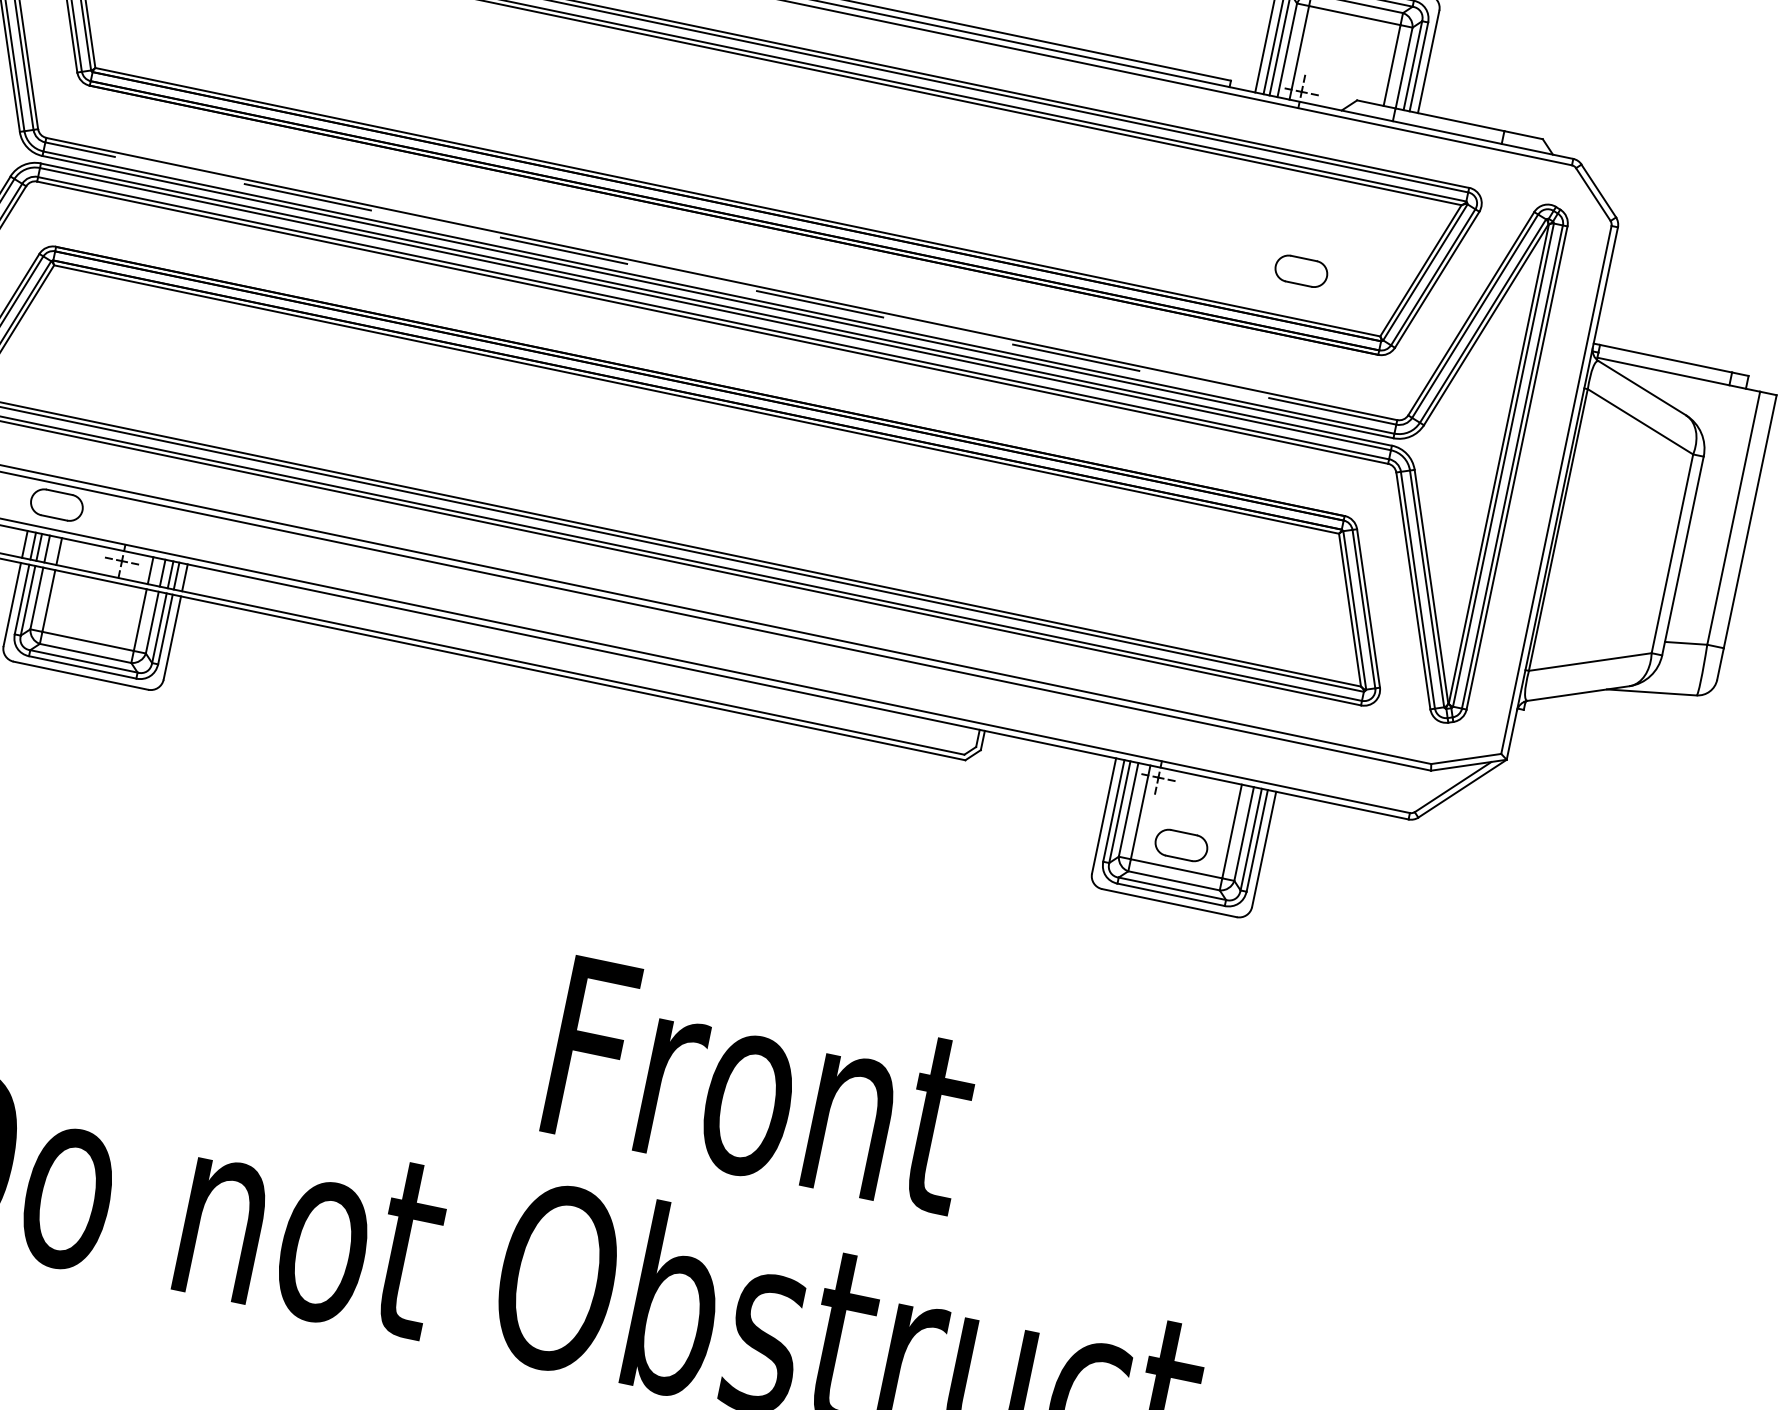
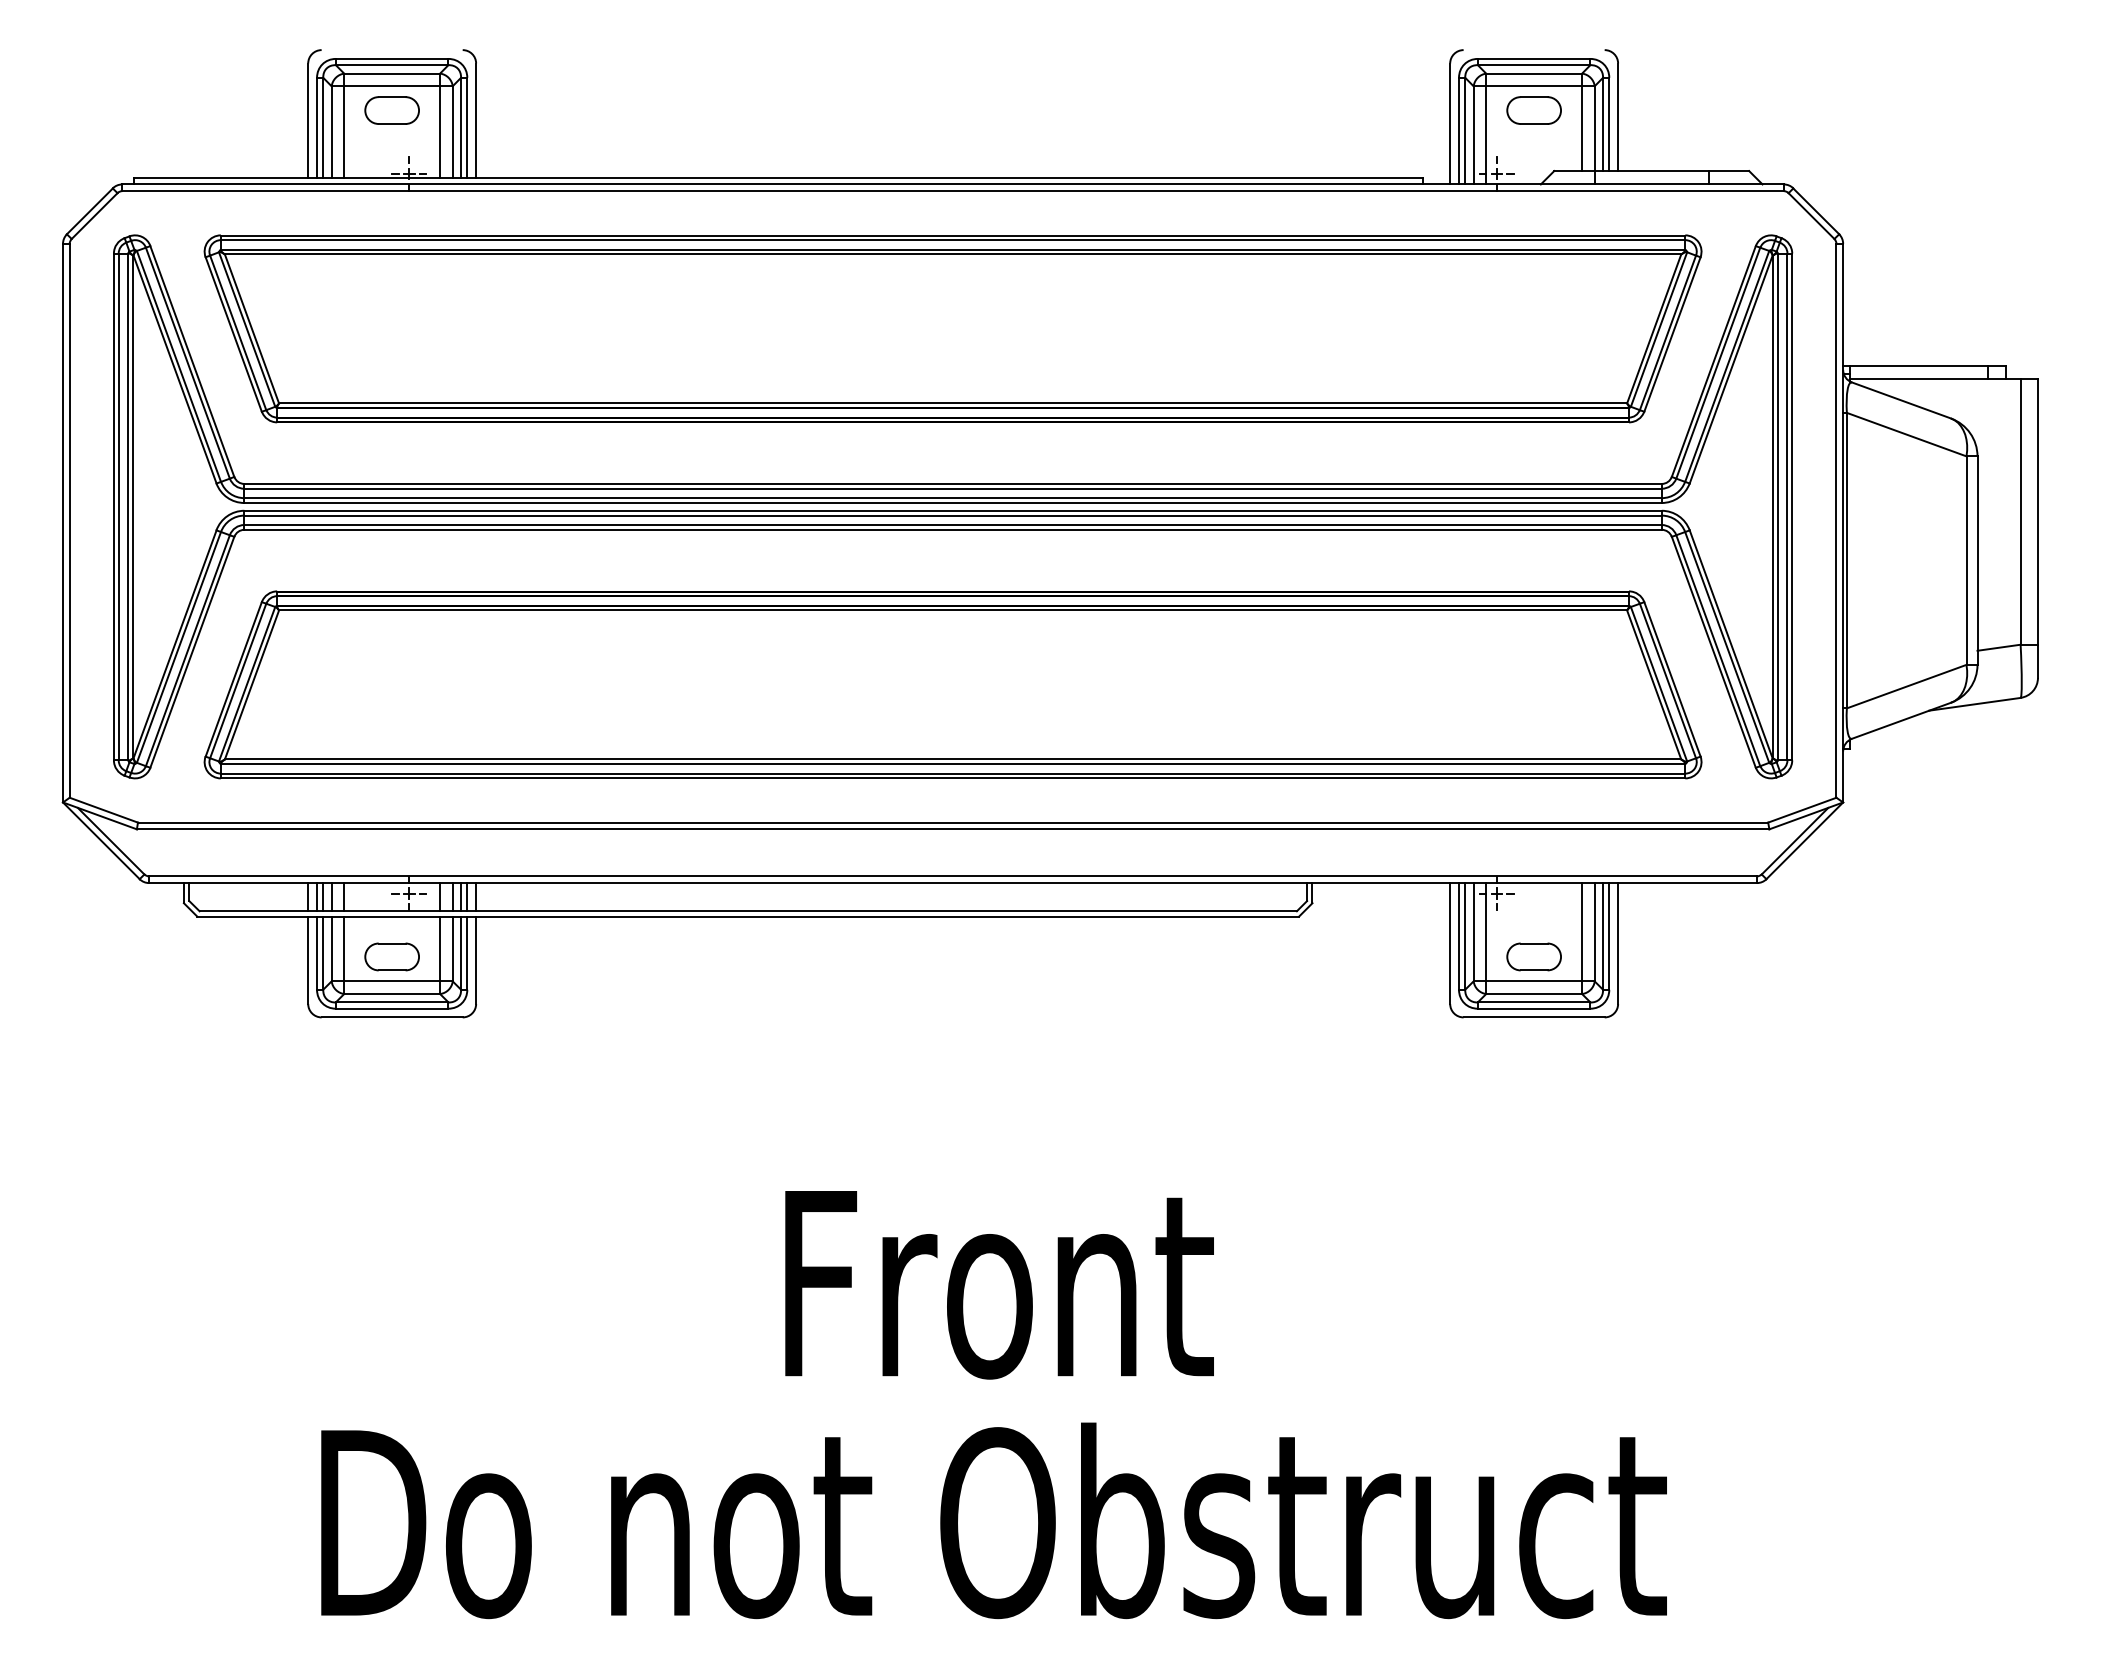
part: (1300, 271) -> (1533, 110), moved
line: (721, 283) -> (953, 488), dashed -> solid
part: (56, 504) -> (391, 956), moved
text: (761, 1087) -> (999, 1285), moved

